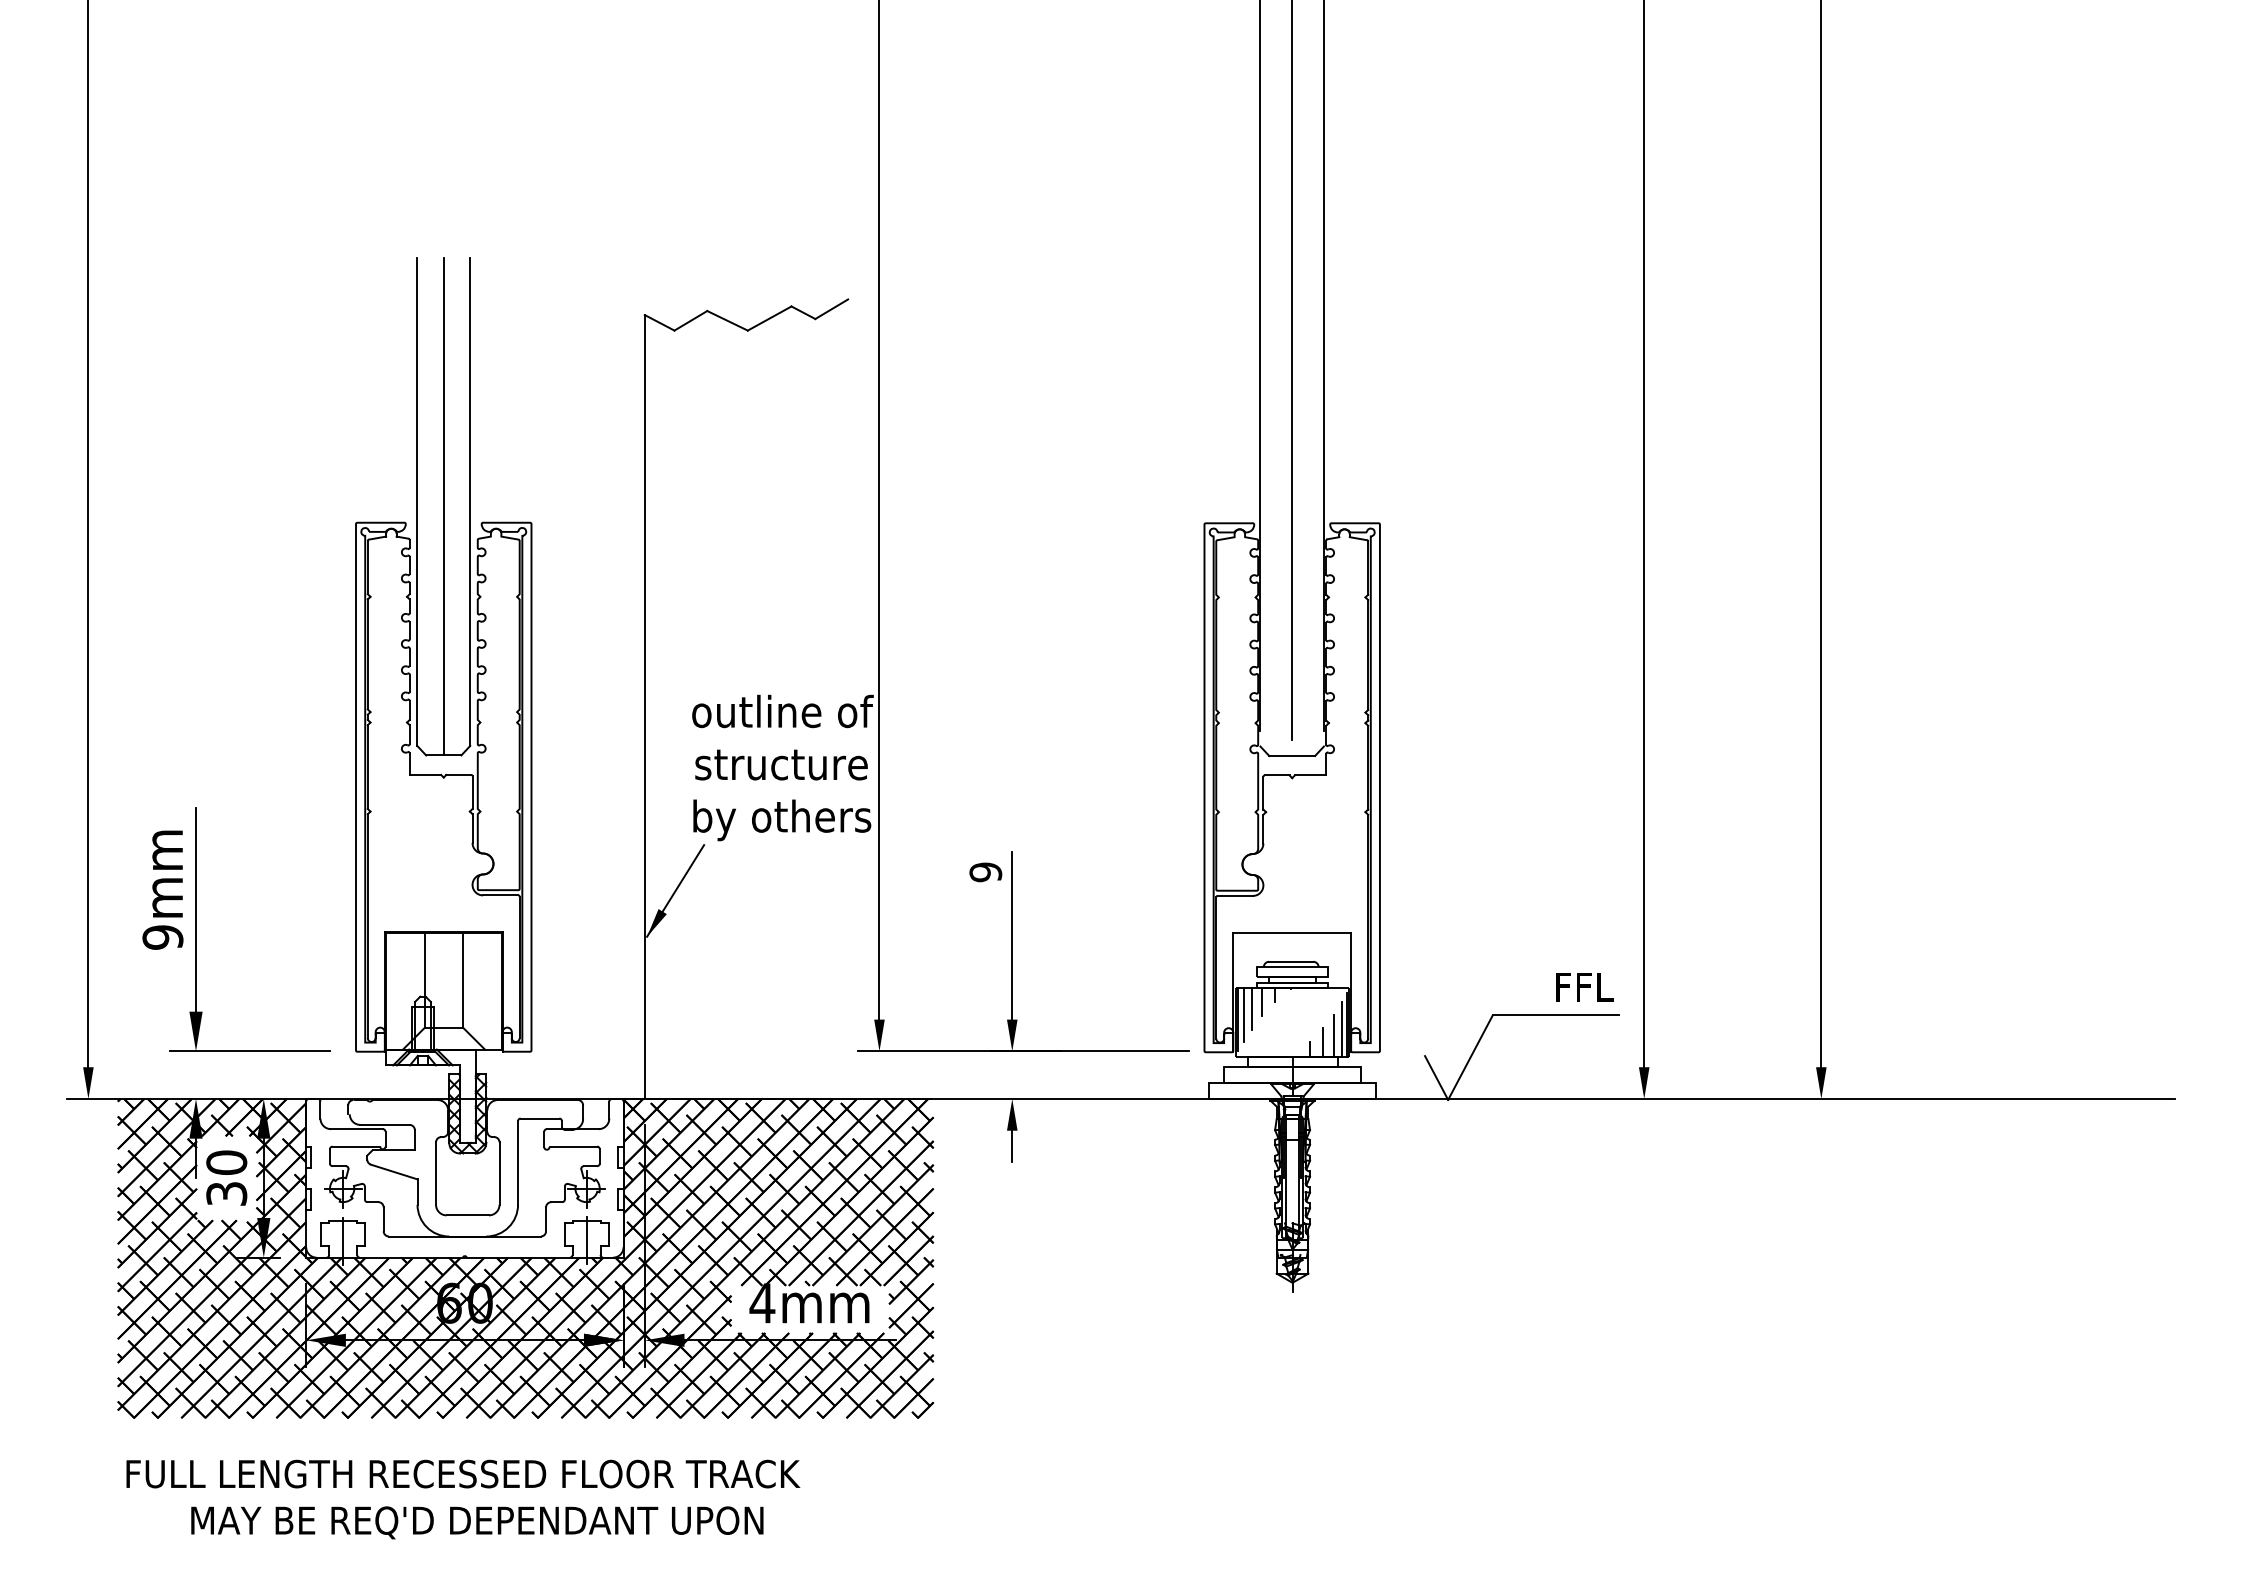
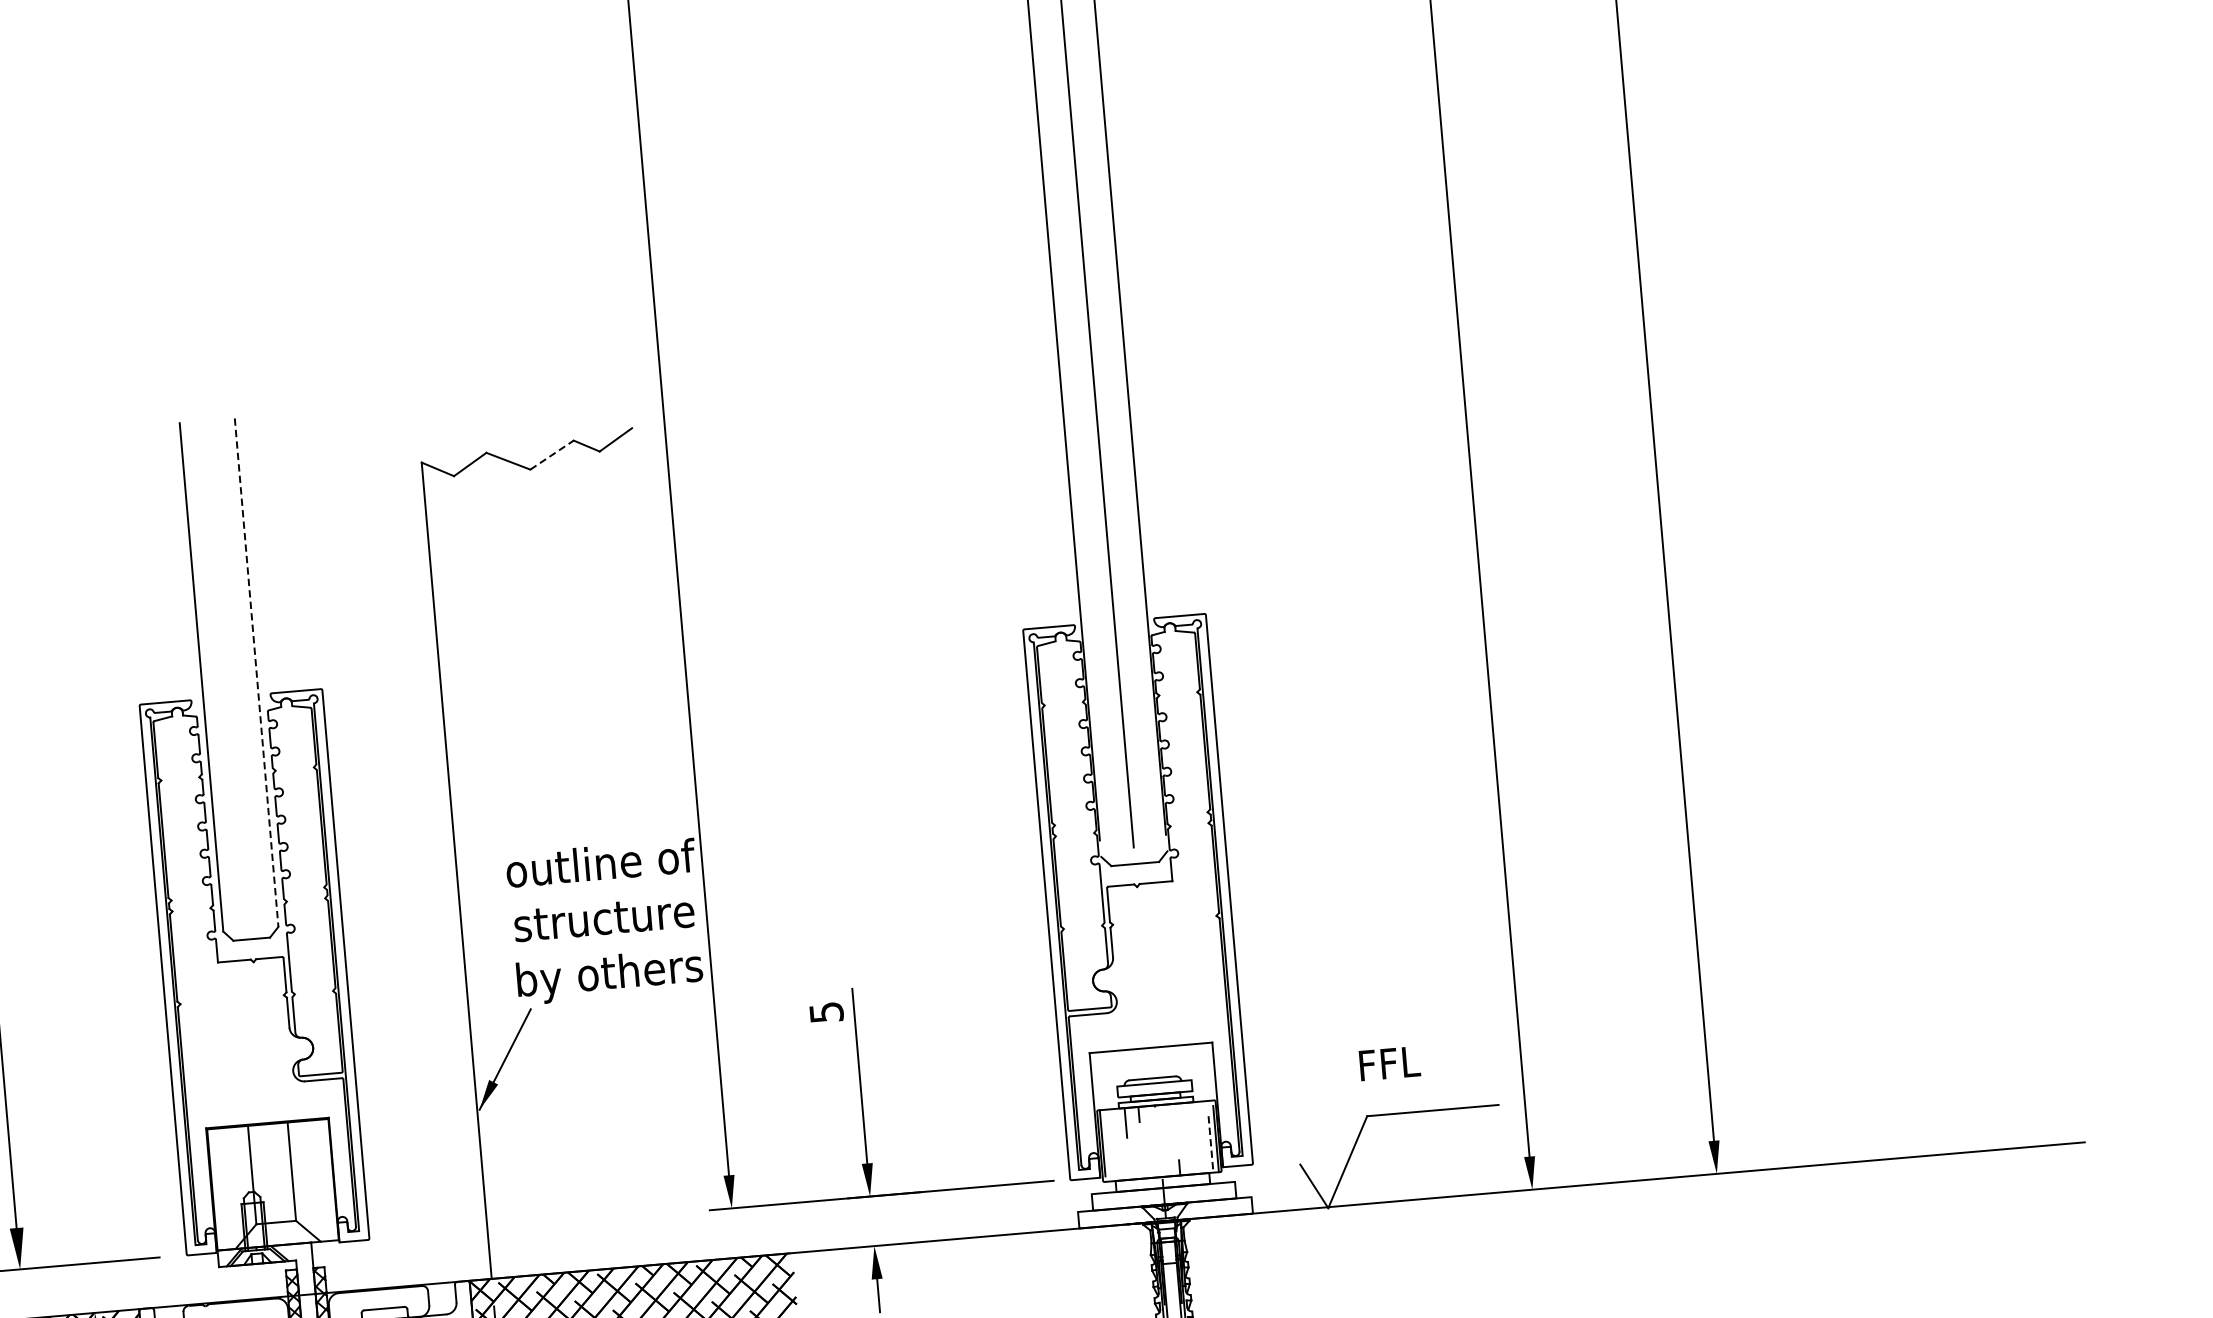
line: (769, 318) -> (551, 455), solid -> dashed
line: (470, 502) -> (256, 673), solid -> dashed
line: (443, 506) -> (229, 679), removed
text: (985, 872) -> (826, 1012), 9 -> 5
text: (1584, 987) -> (1389, 1064), moved
line: (1251, 1008) -> (1115, 1130), removed
line: (1243, 1014) -> (1107, 1137), removed
line: (1341, 1030) -> (1211, 1145), solid -> dashed
line: (1333, 1035) -> (1203, 1151), removed
line: (1322, 1042) -> (1192, 1159), removed

